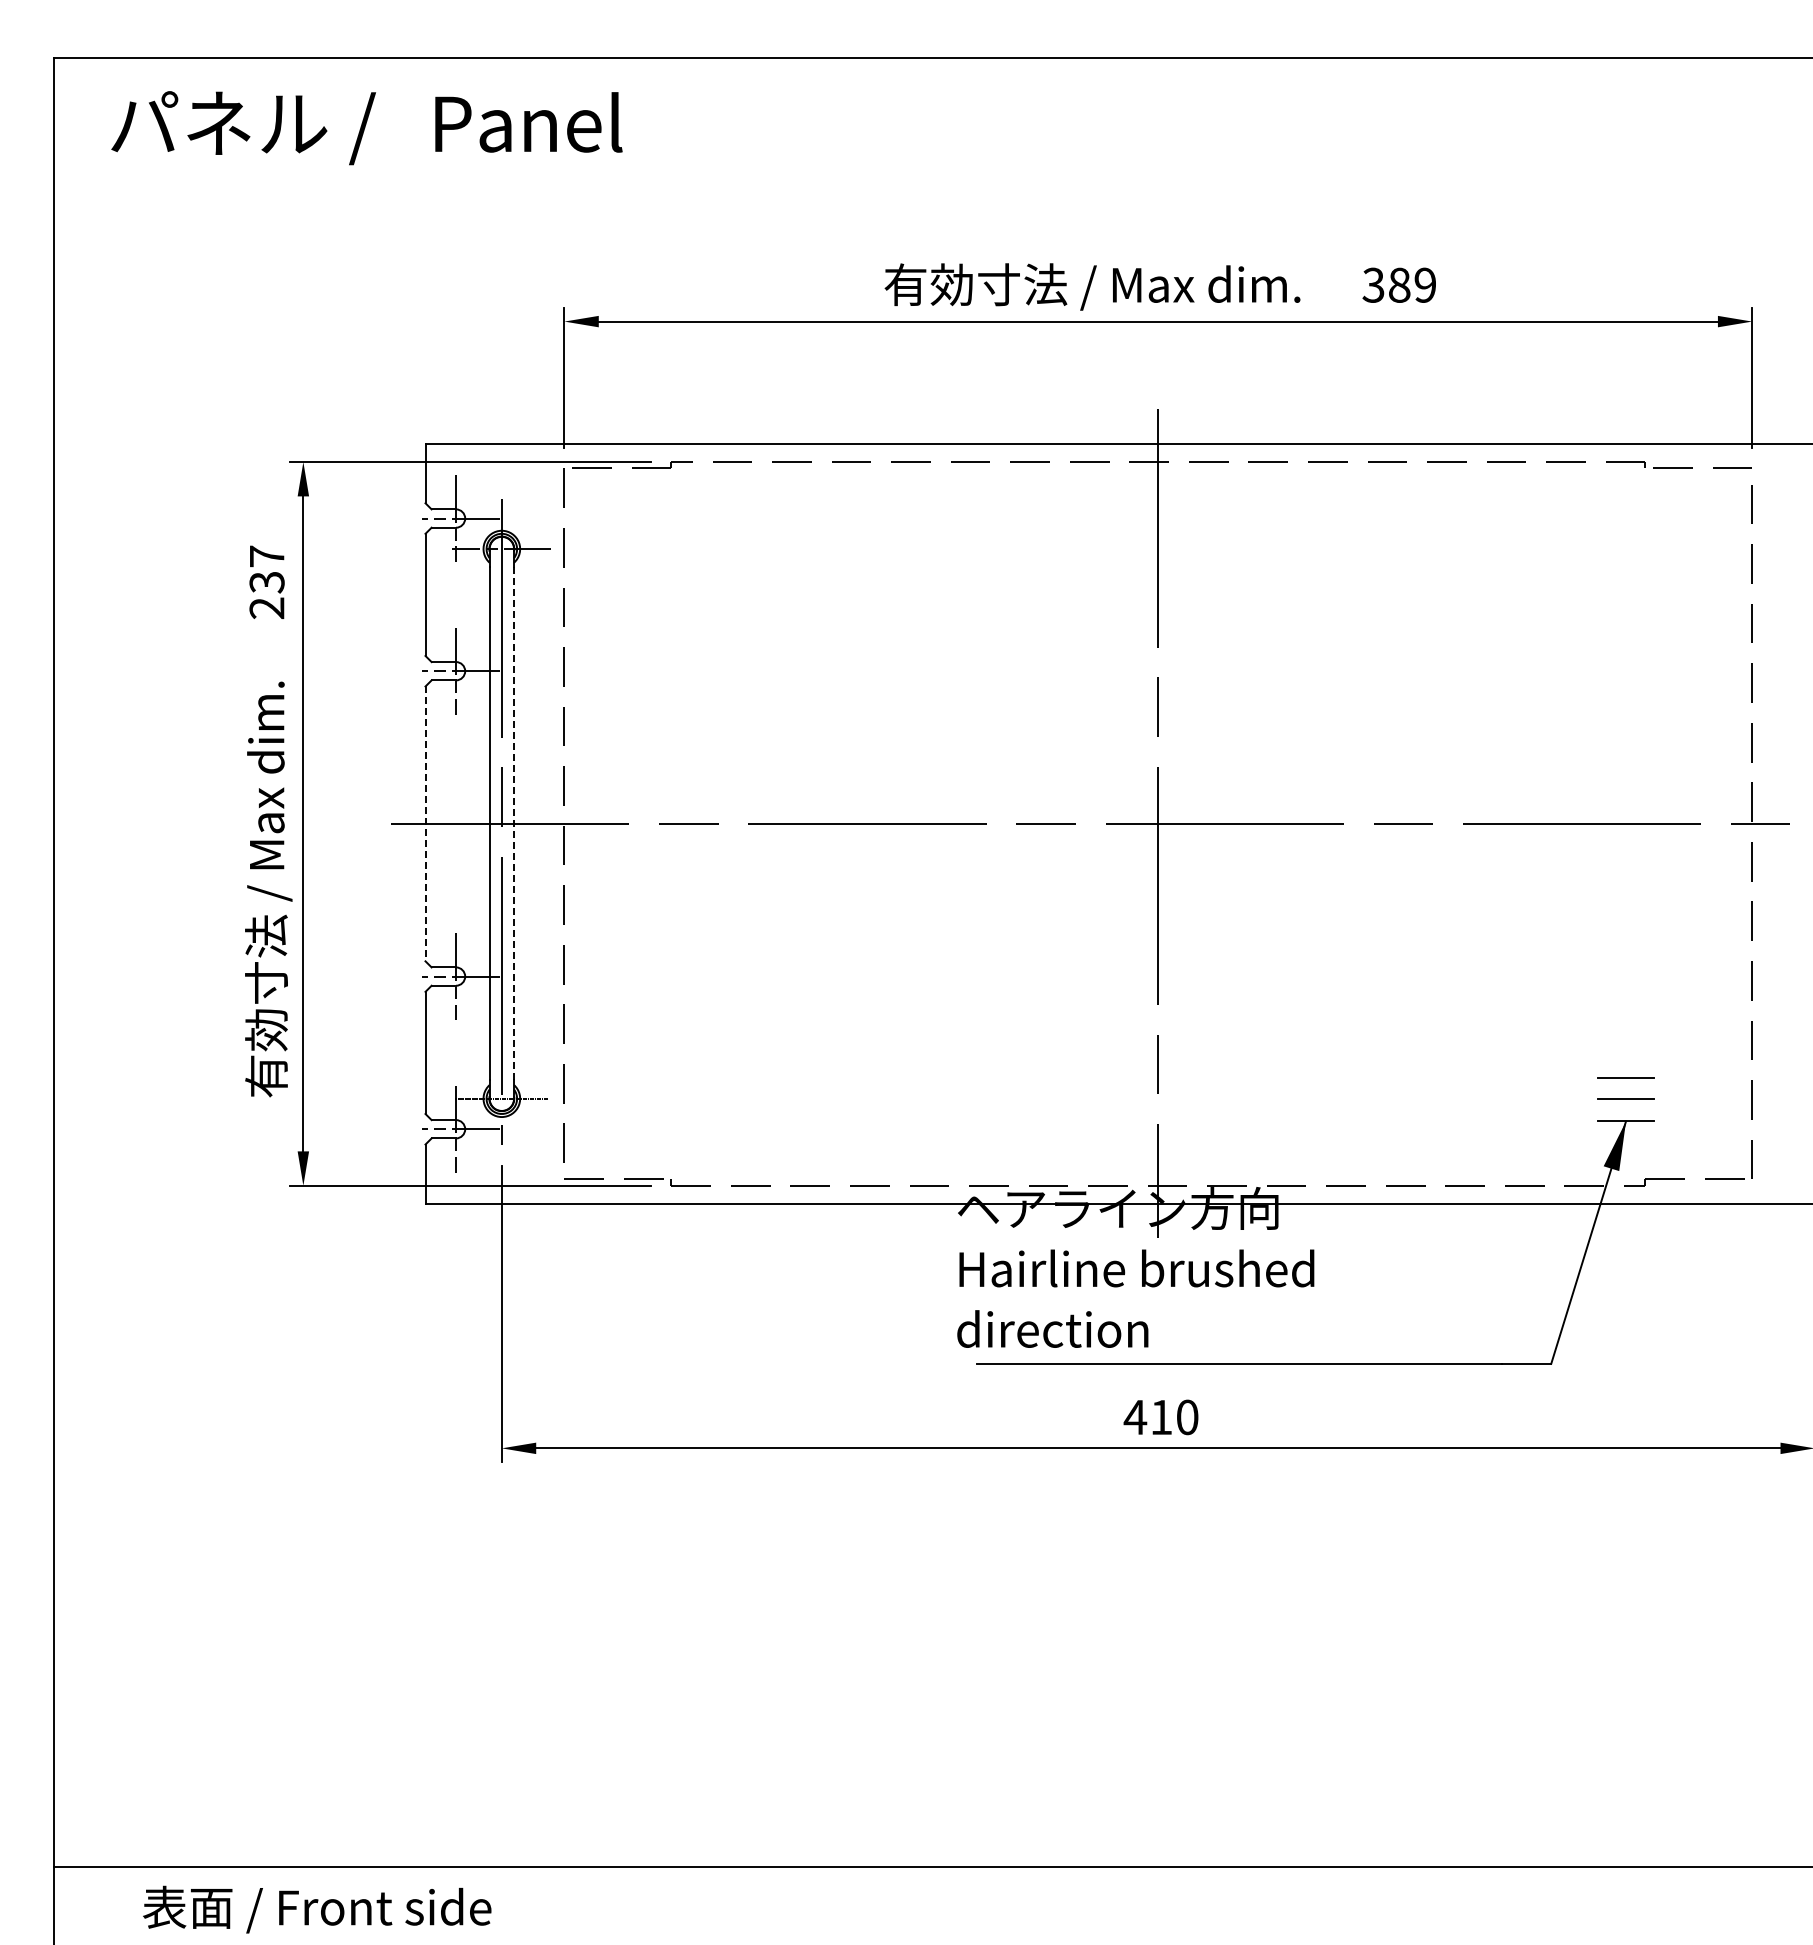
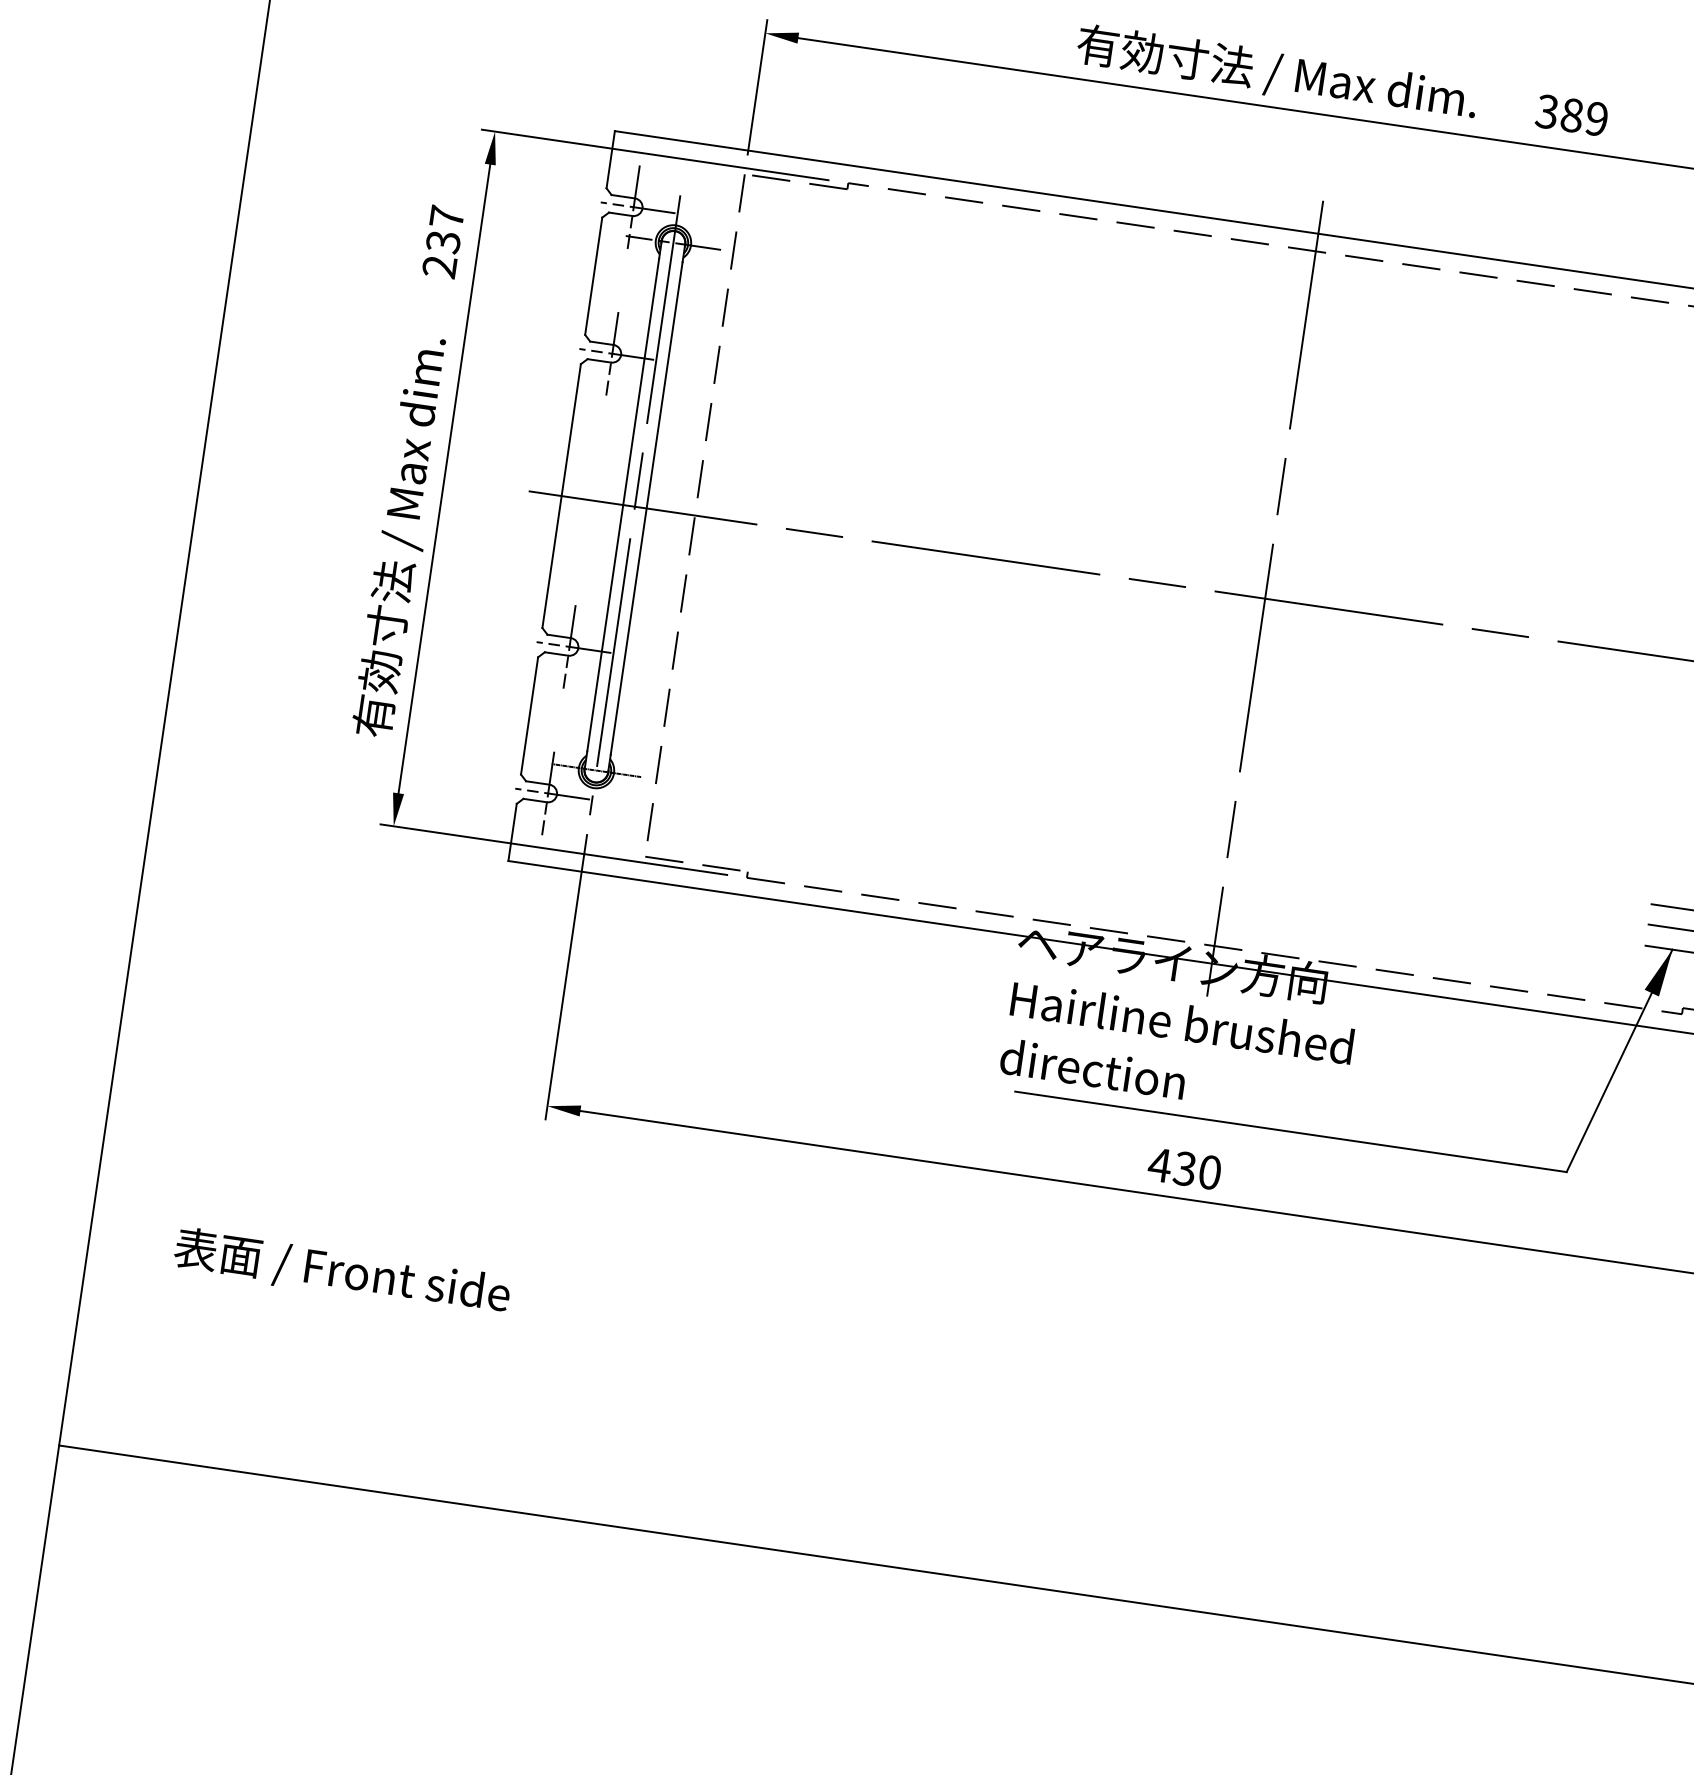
line: (425, 824) -> (561, 496), dashed -> solid
line: (514, 824) -> (647, 509), dashed -> solid
text: (1160, 1417) -> (1184, 1168), 410 -> 430
text: (317, 1909) -> (342, 1272), moved

